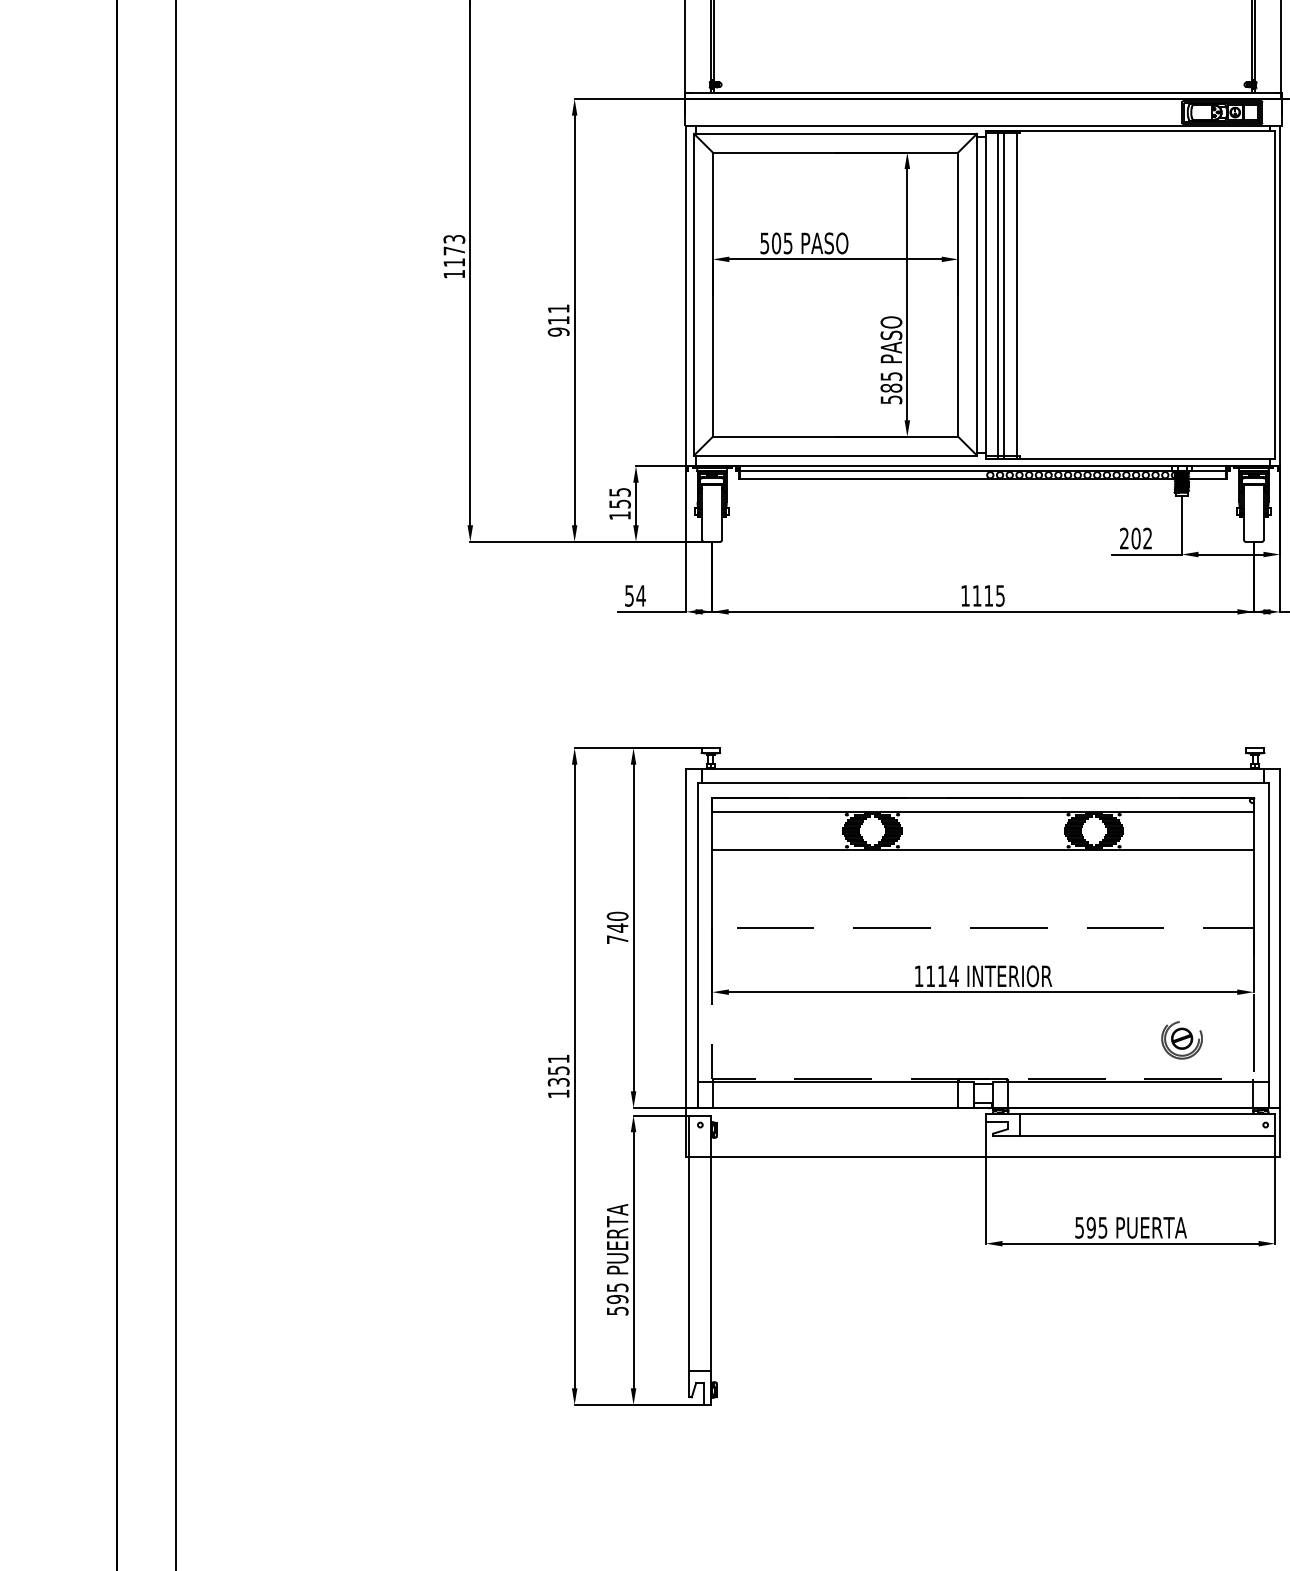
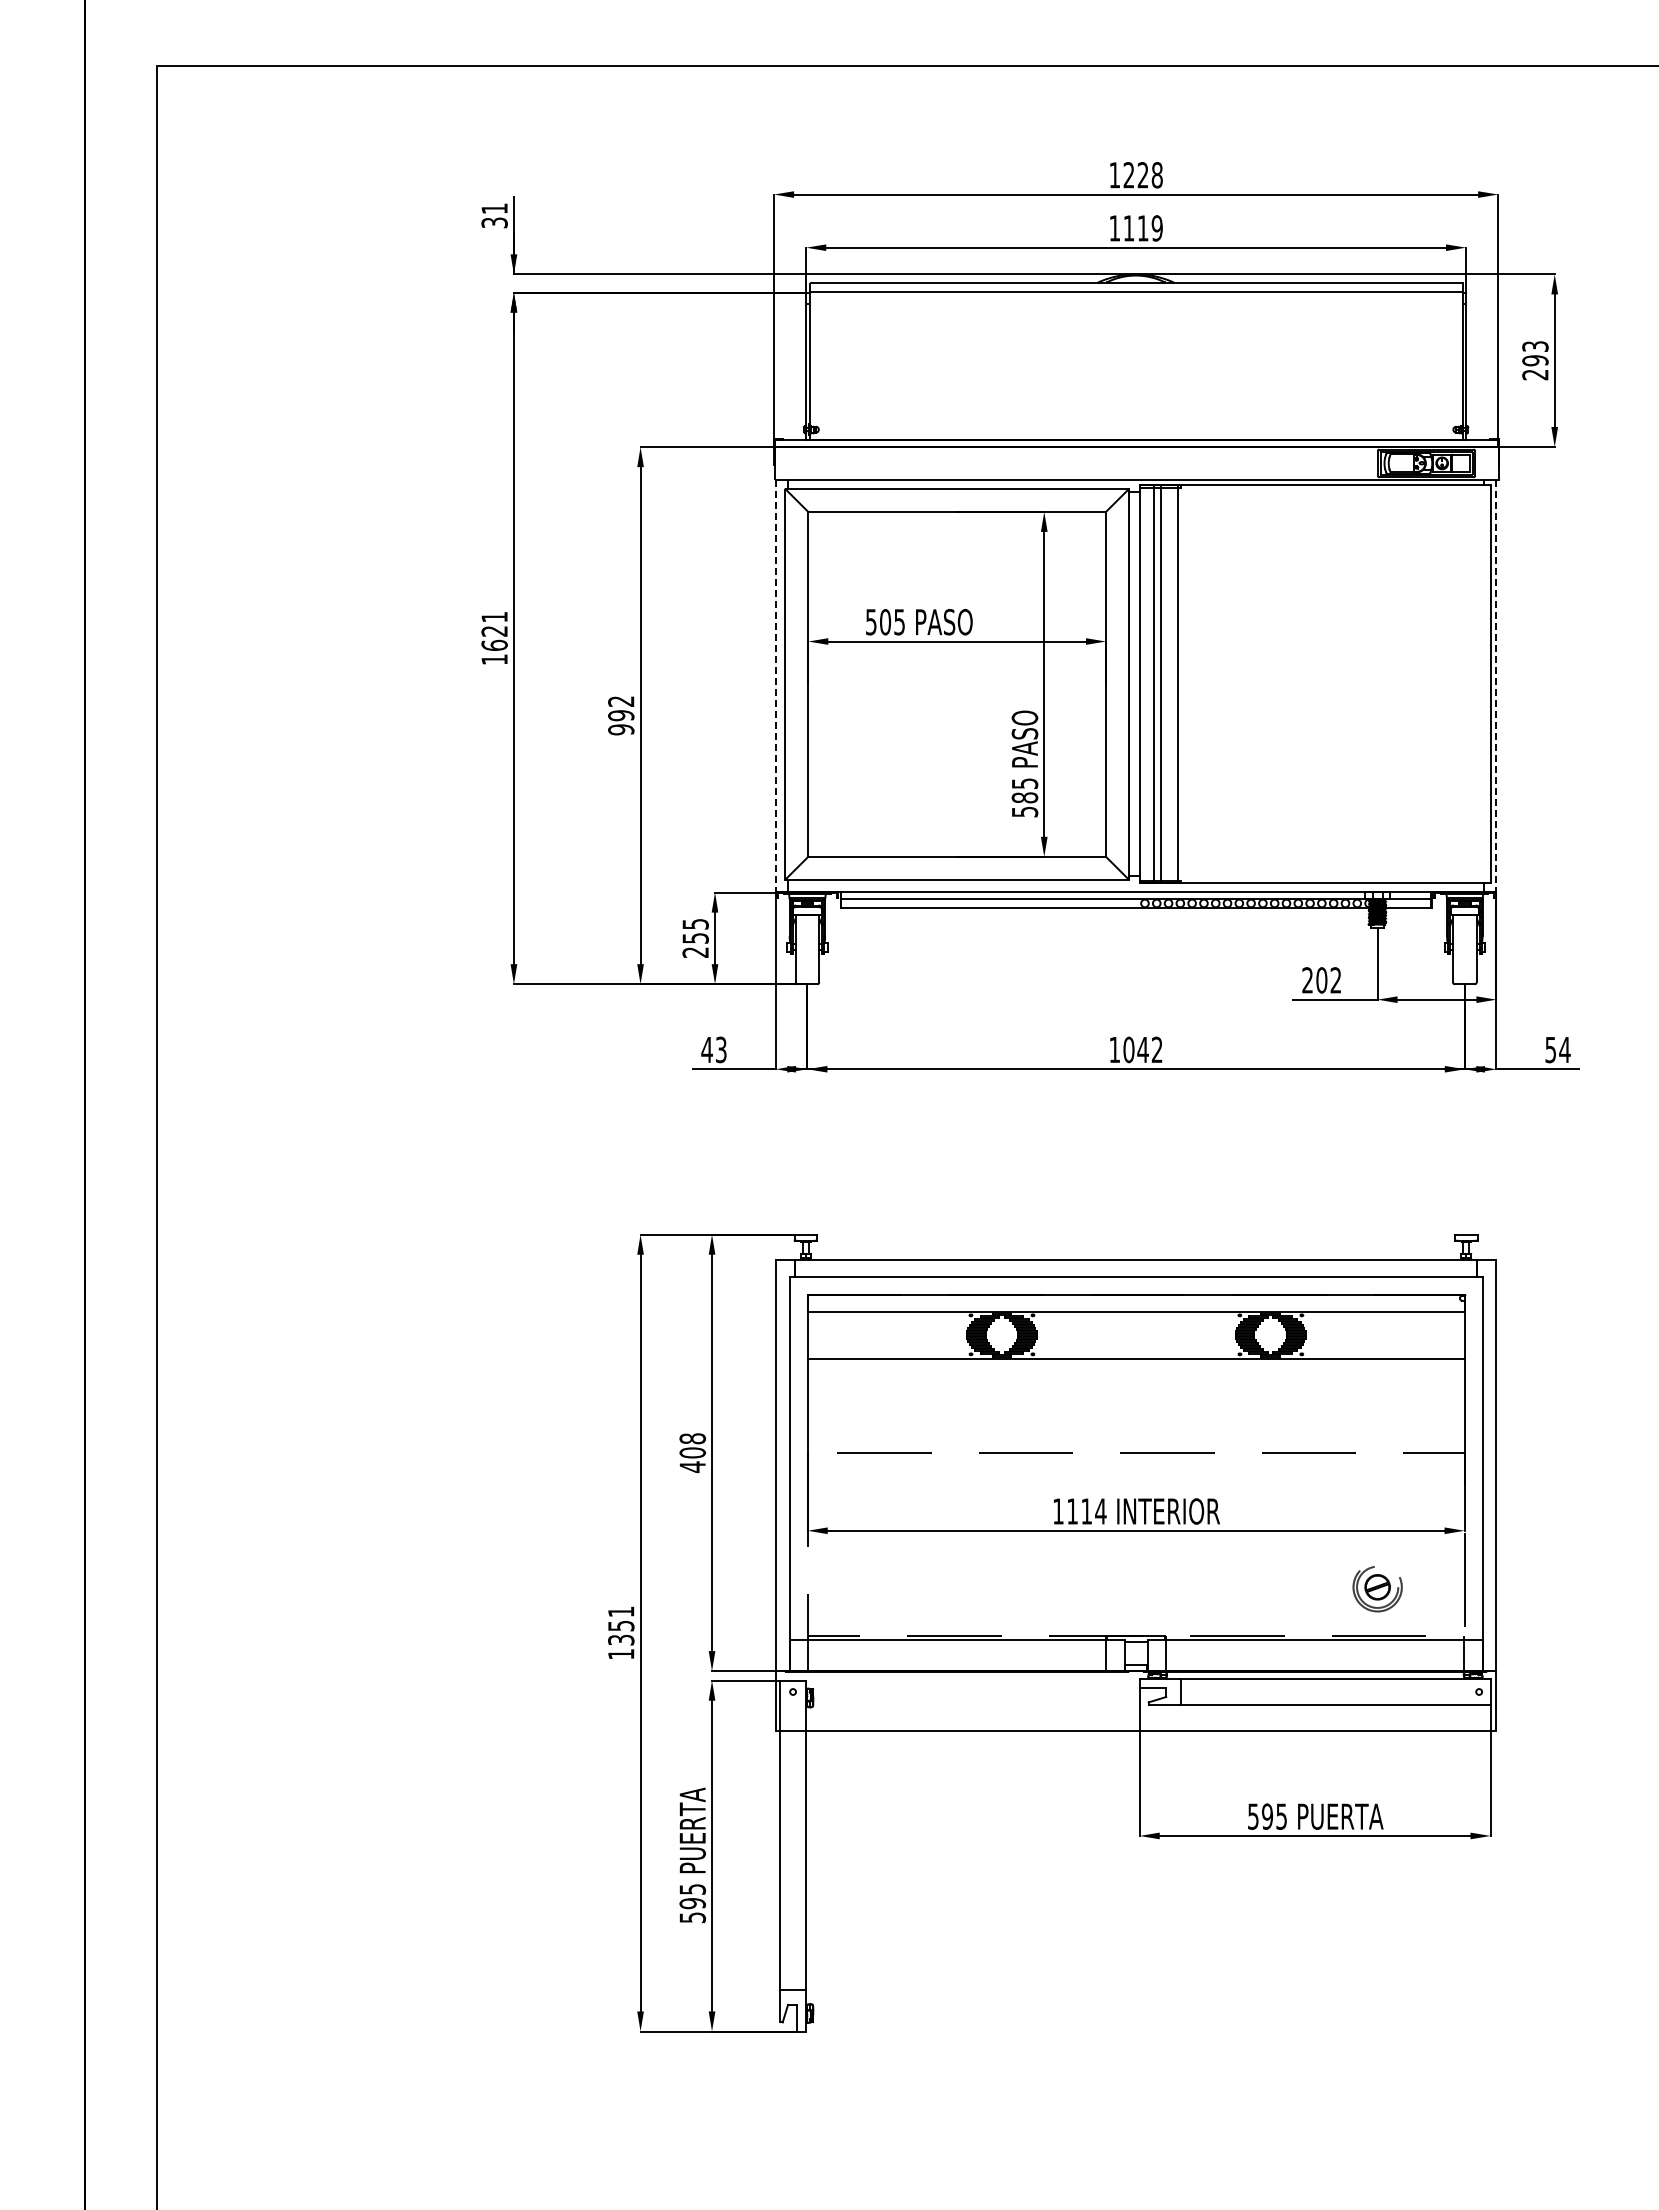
text: (454, 251) -> (494, 631), 1173 -> 1621
line: (685, 296) -> (775, 686), solid -> dashed
line: (1280, 296) -> (1496, 686), solid -> dashed
text: (558, 314) -> (621, 708), 911 -> 992
text: (619, 515) -> (695, 952), 155 -> 255
text: (635, 595) -> (714, 1049), 54 -> 43
text: (988, 595) -> (1142, 1049), 1115 -> 1042
text: (617, 927) -> (692, 1452), 740 -> 408

